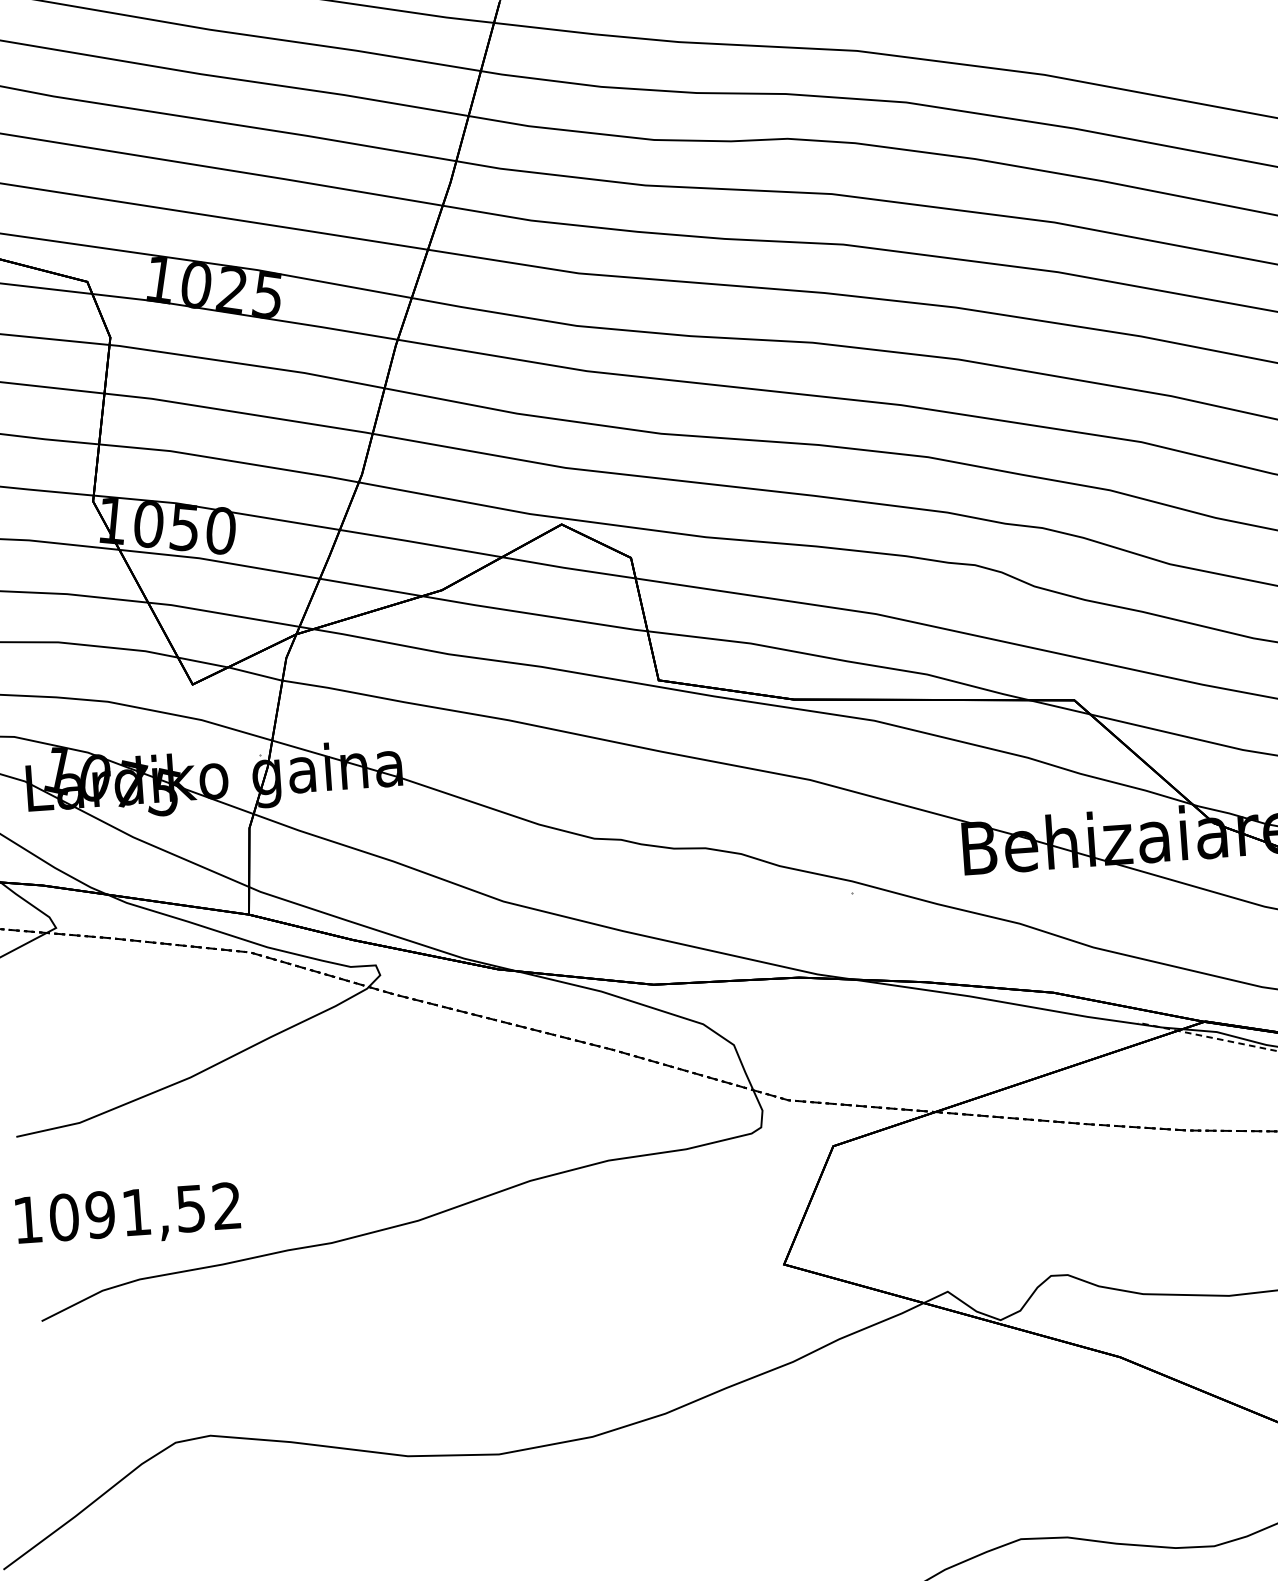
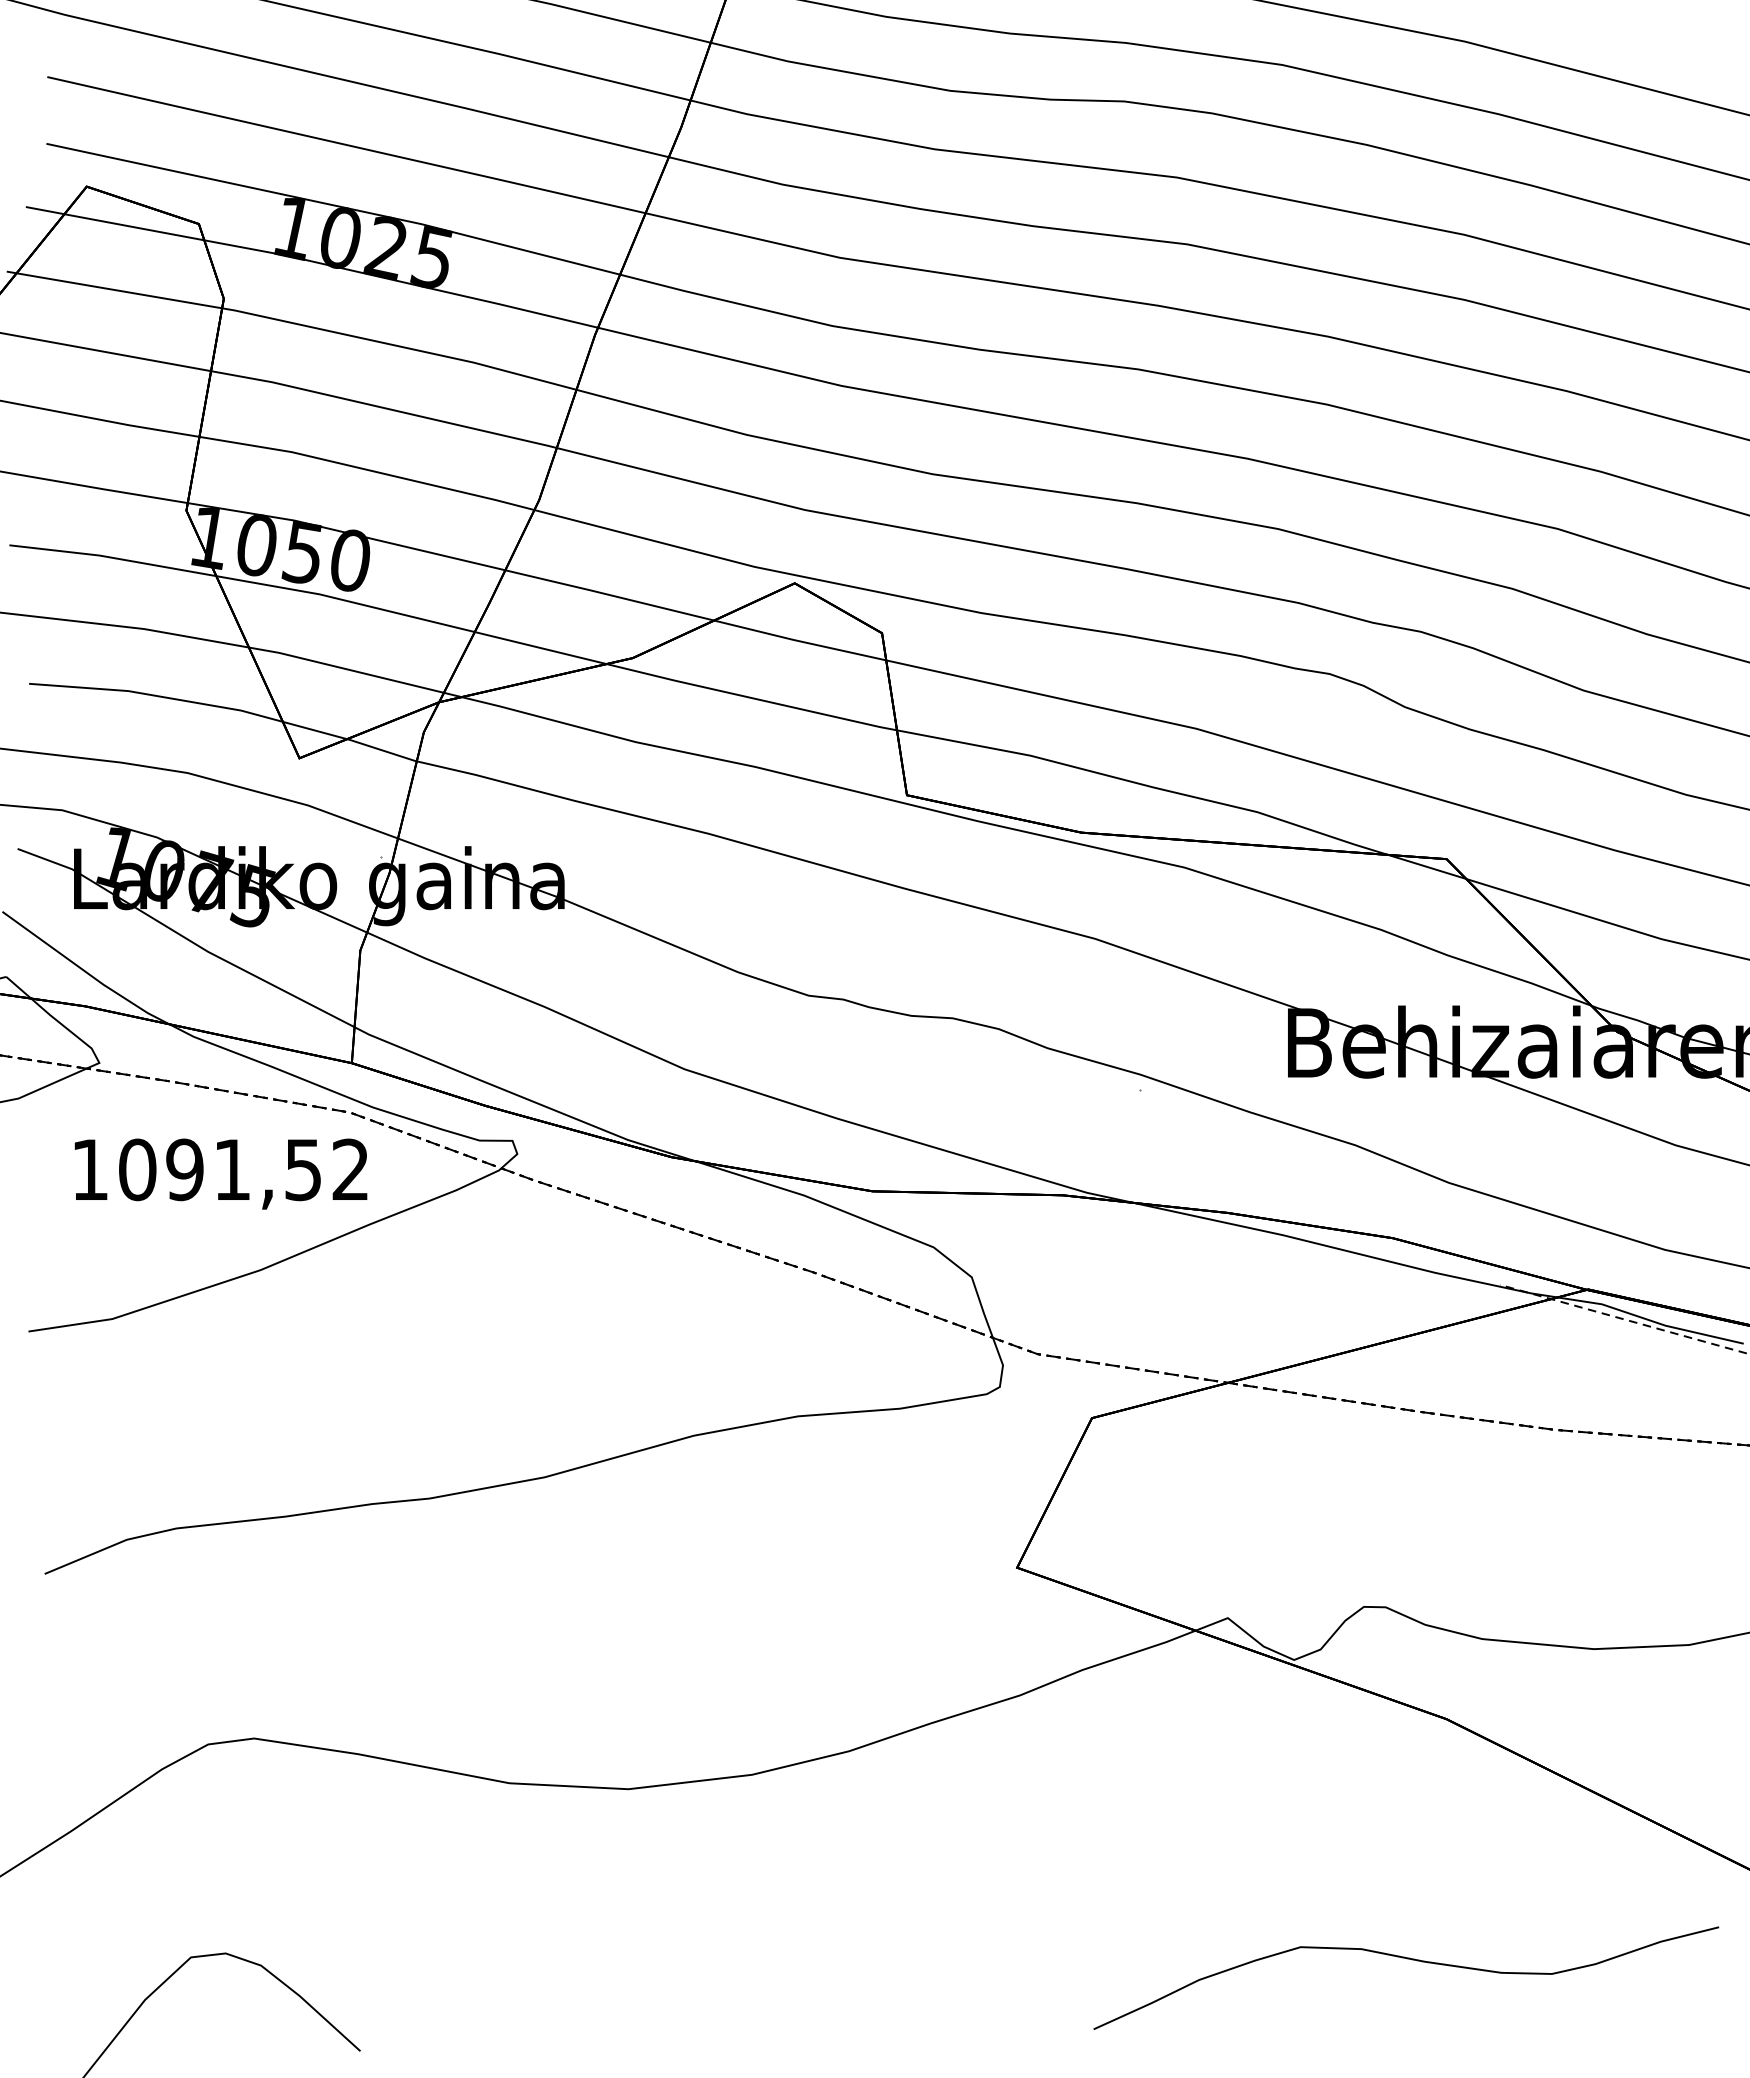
text: (127, 1215) -> (220, 1173), moved

